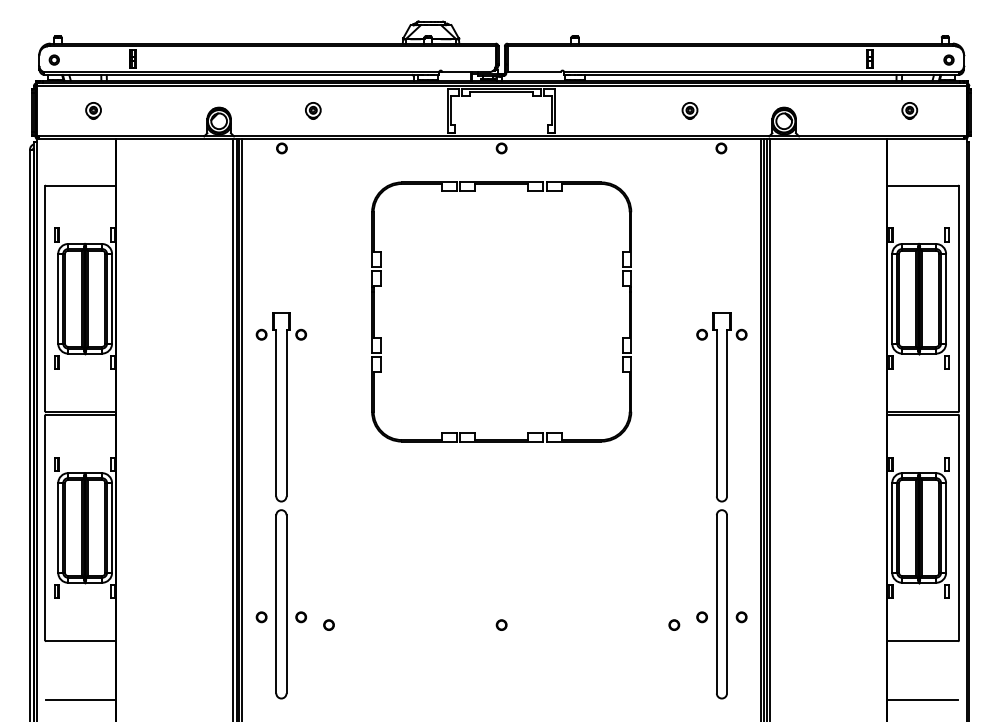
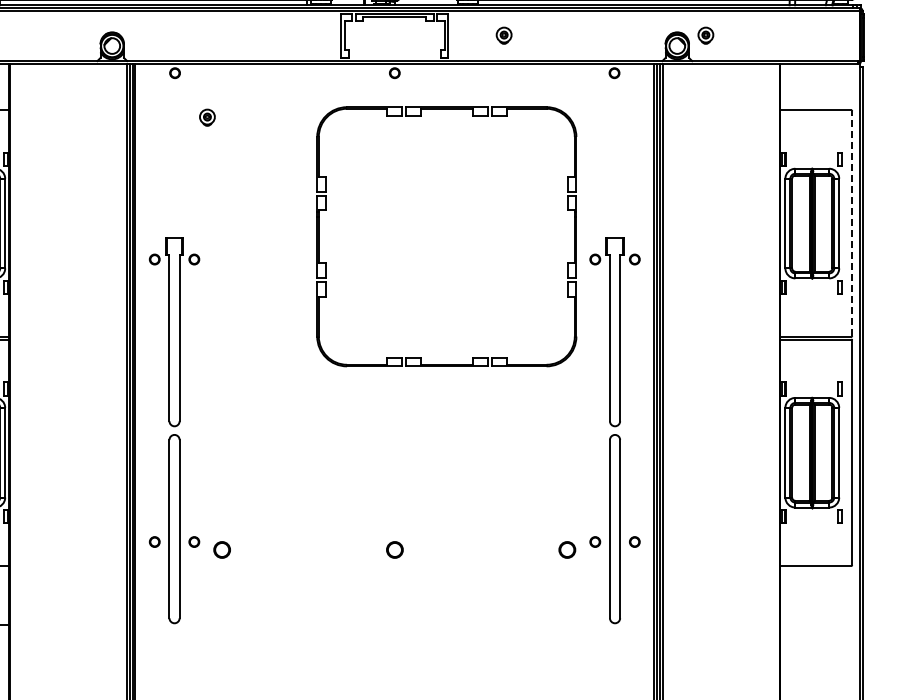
part: (313, 110) -> (207, 117), moved
part: (689, 110) -> (503, 35), moved
part: (909, 110) -> (705, 35), moved
part: (381, 286) -> (326, 211), moved
line: (959, 298) -> (852, 223), solid -> dashed
part: (328, 624) -> (221, 549), size x1.6
part: (501, 624) -> (394, 549), size x1.6
part: (674, 624) -> (567, 549), size x1.6
line: (922, 700) -> (815, 625), removed

